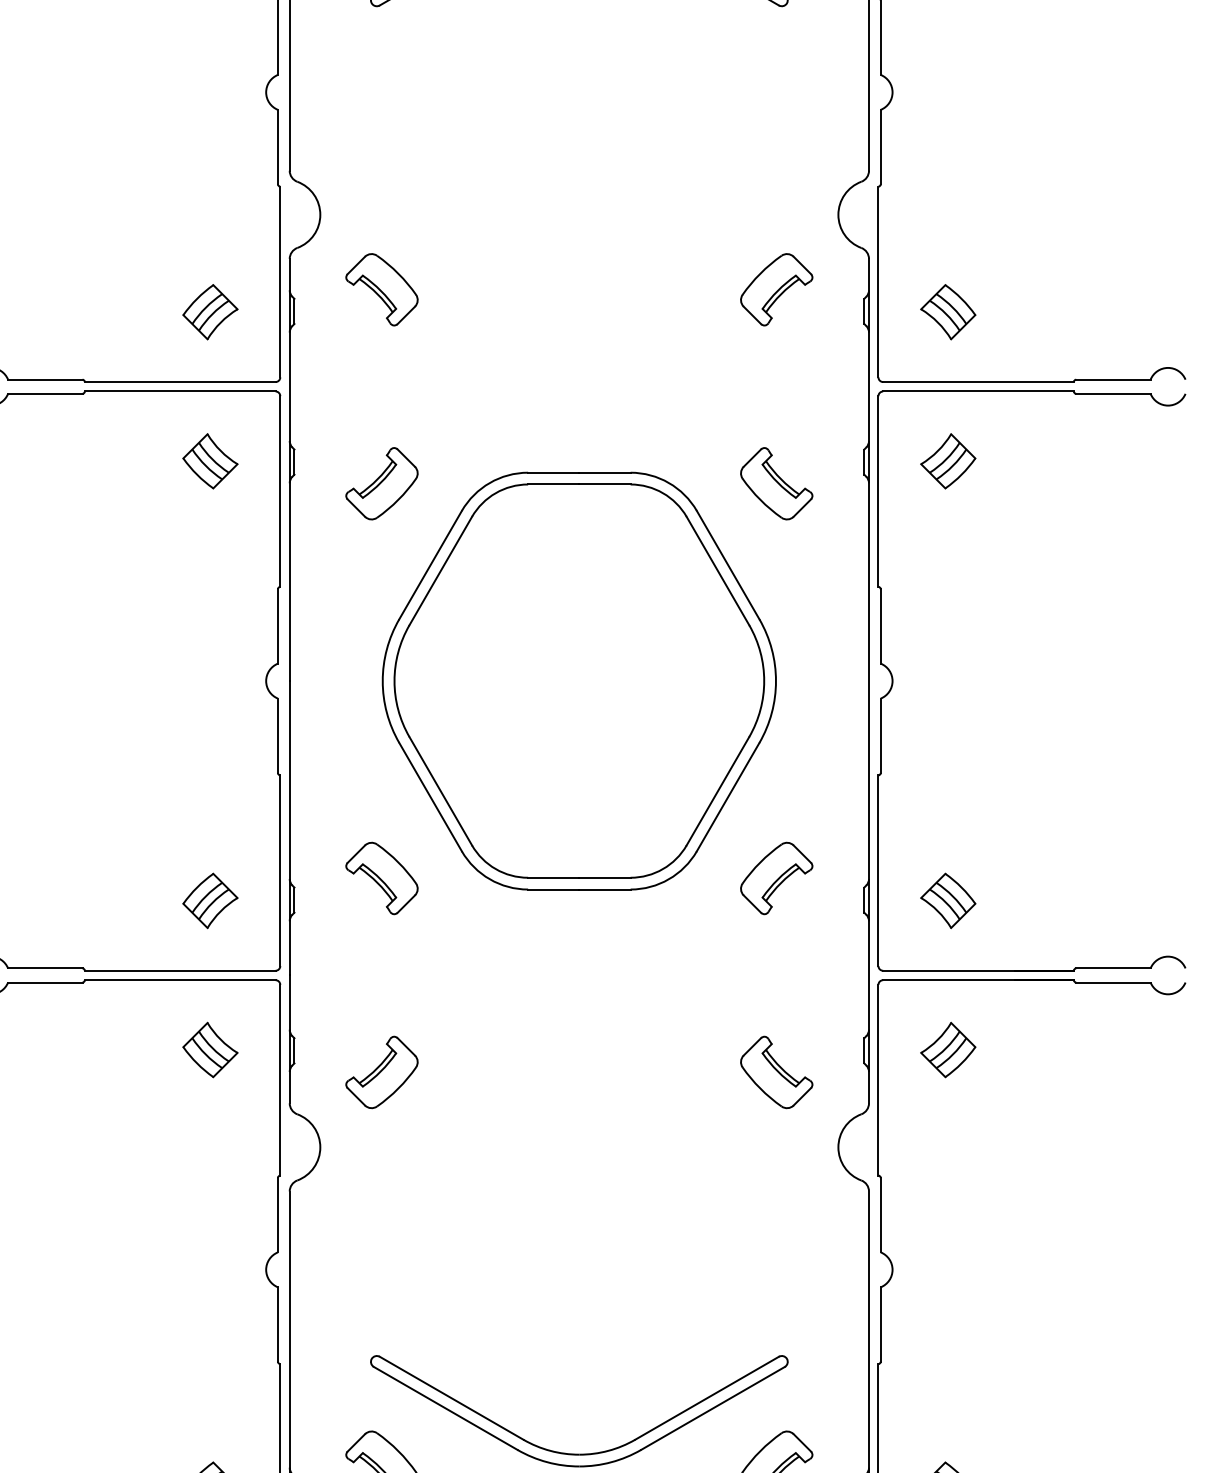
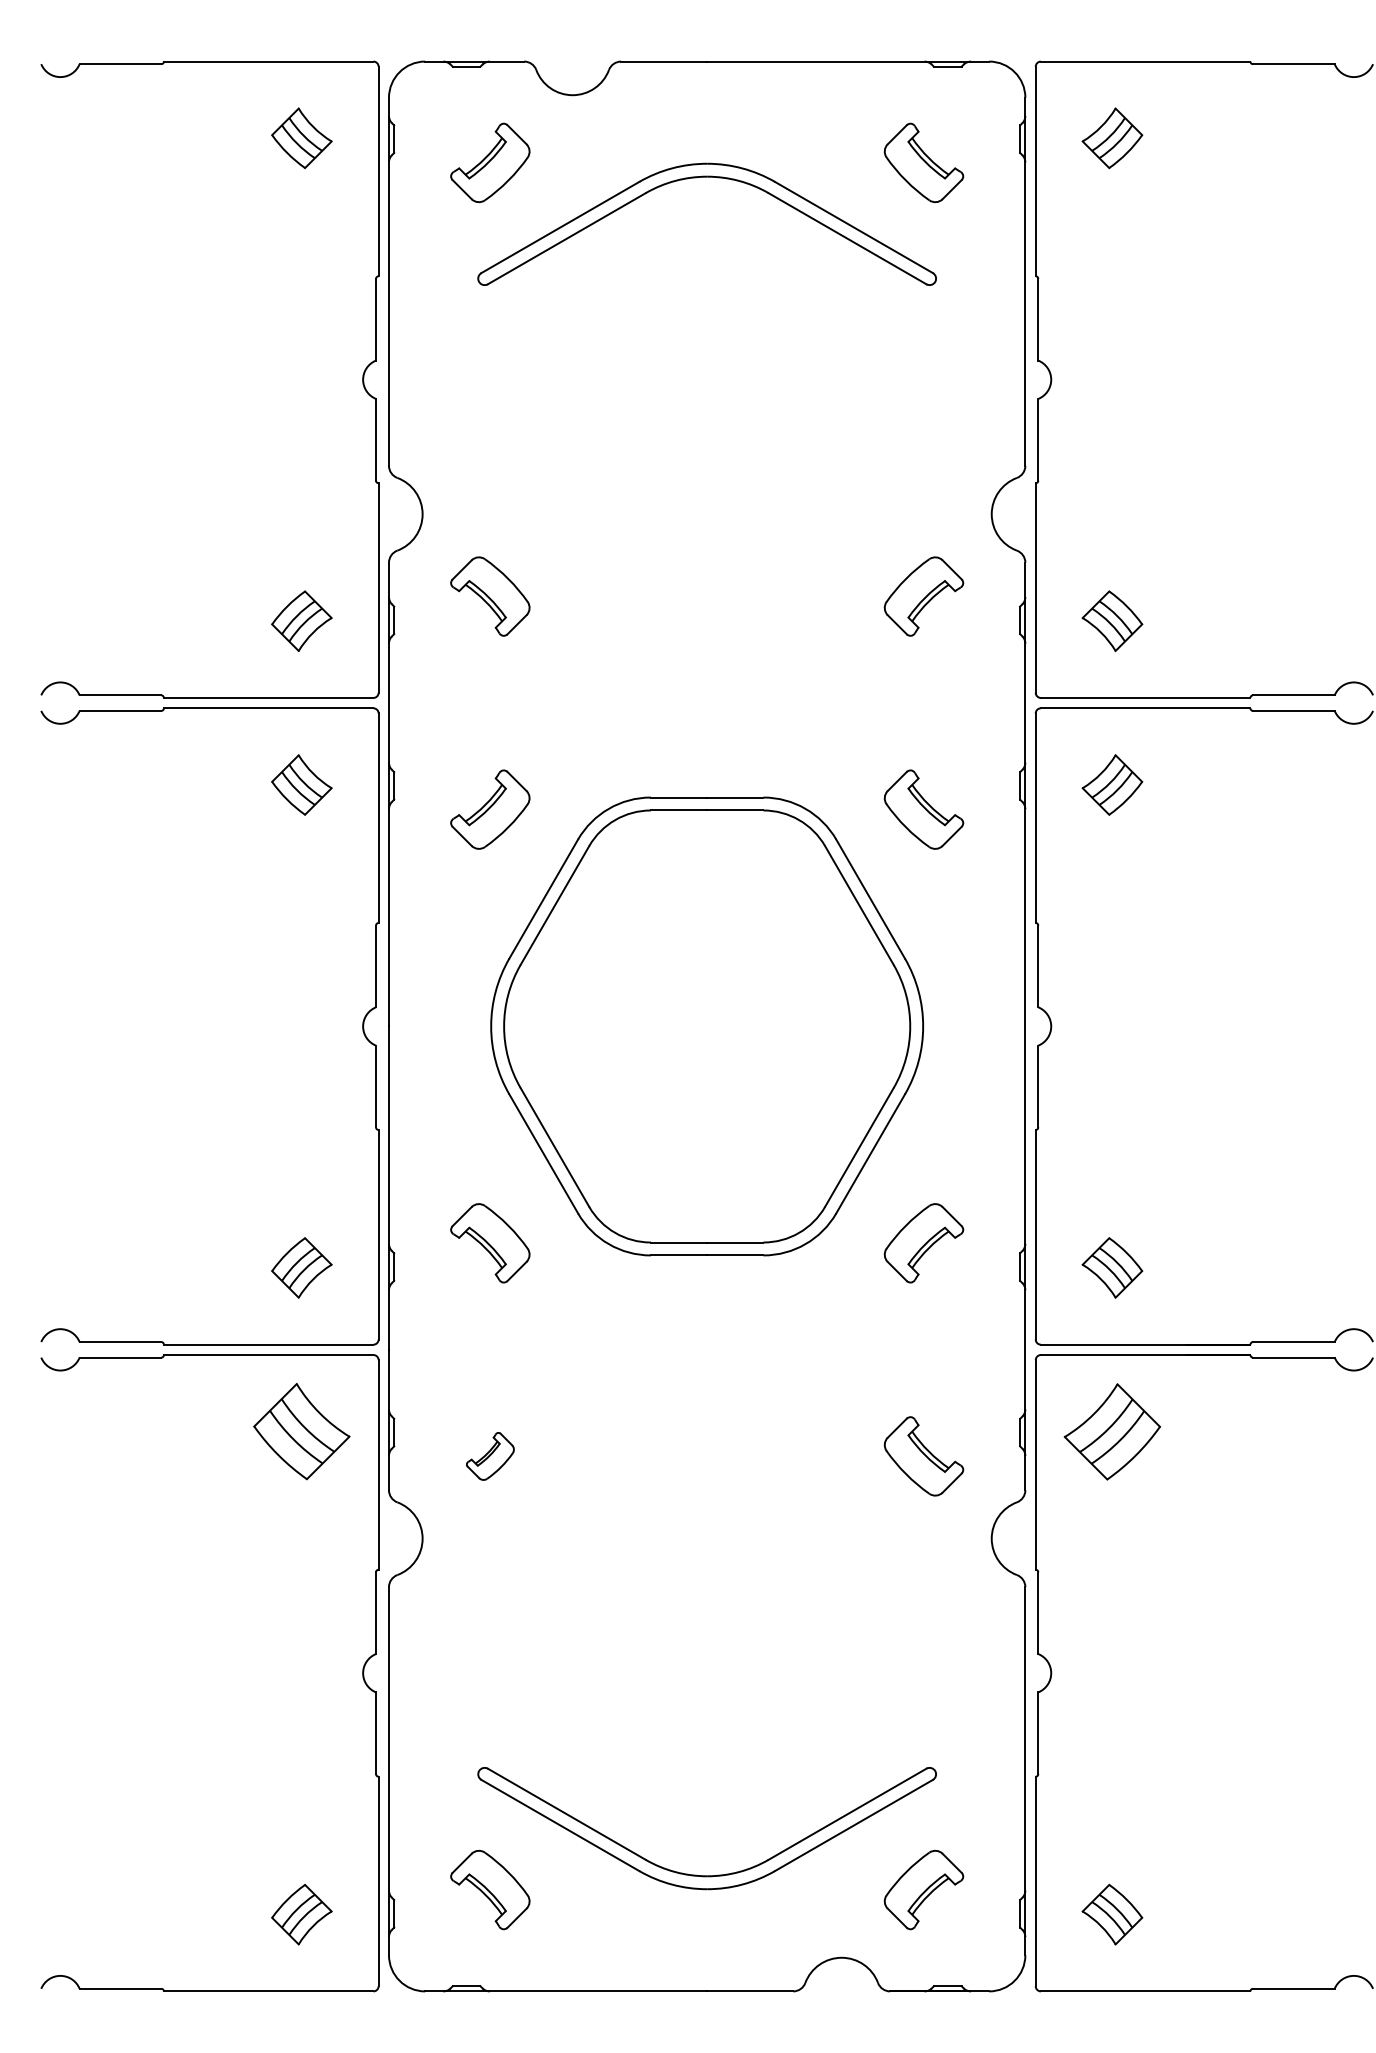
part: (210, 1049) -> (301, 1431), size x1.6
part: (948, 1049) -> (1112, 1431), size x1.6
part: (382, 1072) -> (490, 1456), size x0.6

